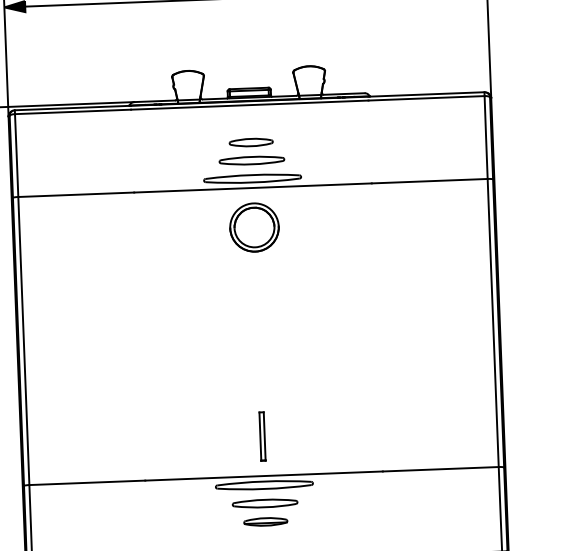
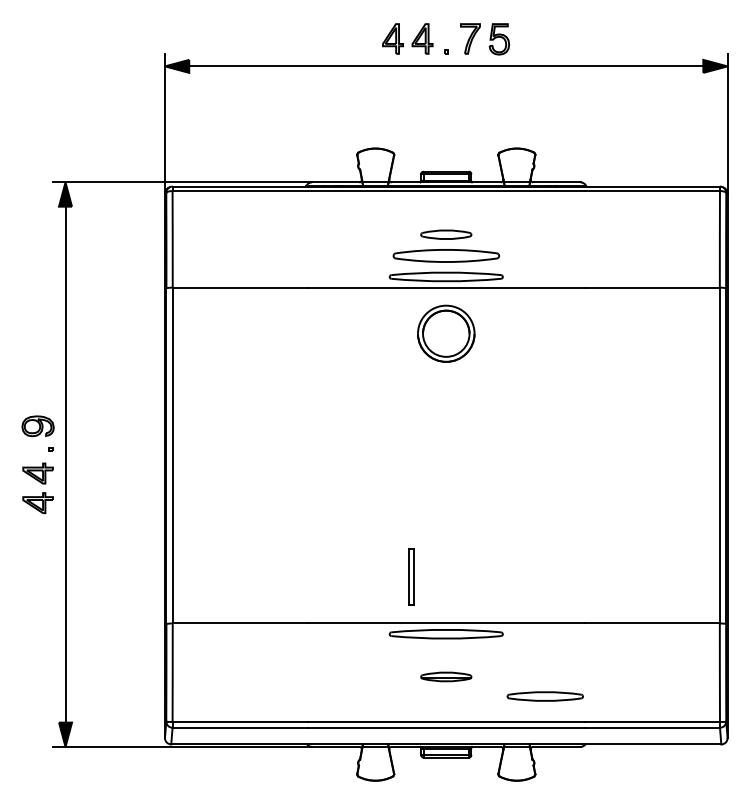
part: (251, 160) -> (445, 255), size x1.4
part: (262, 435) -> (411, 576), moved
part: (264, 503) -> (544, 696), moved

